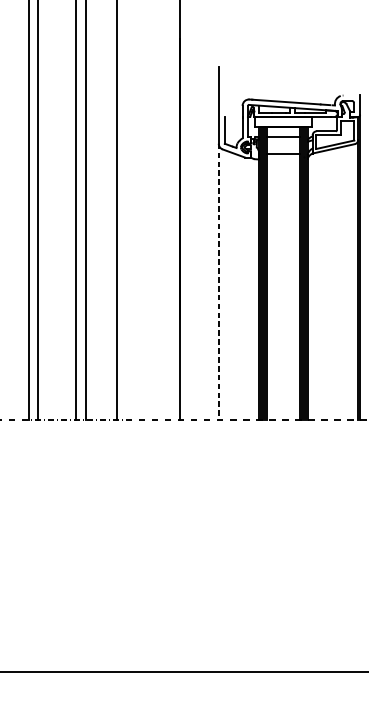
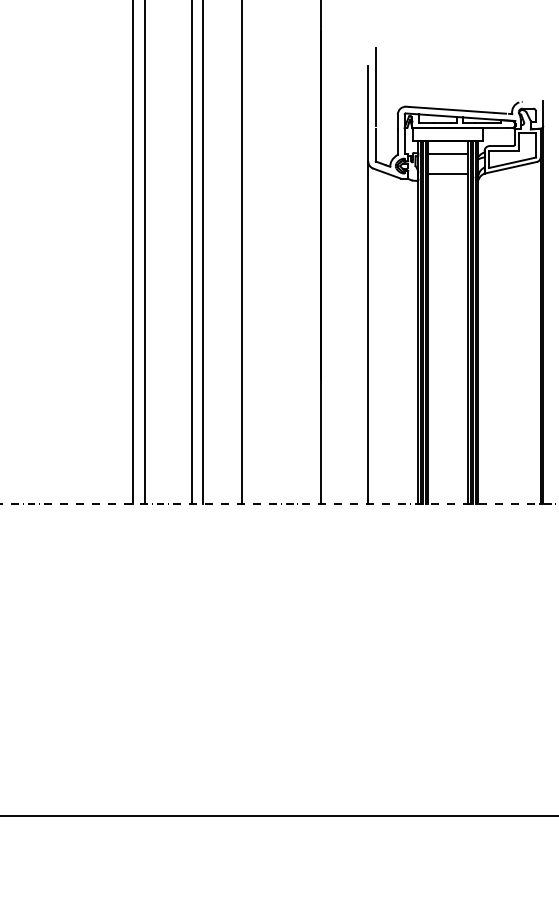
line: (224, 83) -> (375, 86), added
line: (218, 282) -> (368, 333), dashed -> solid

